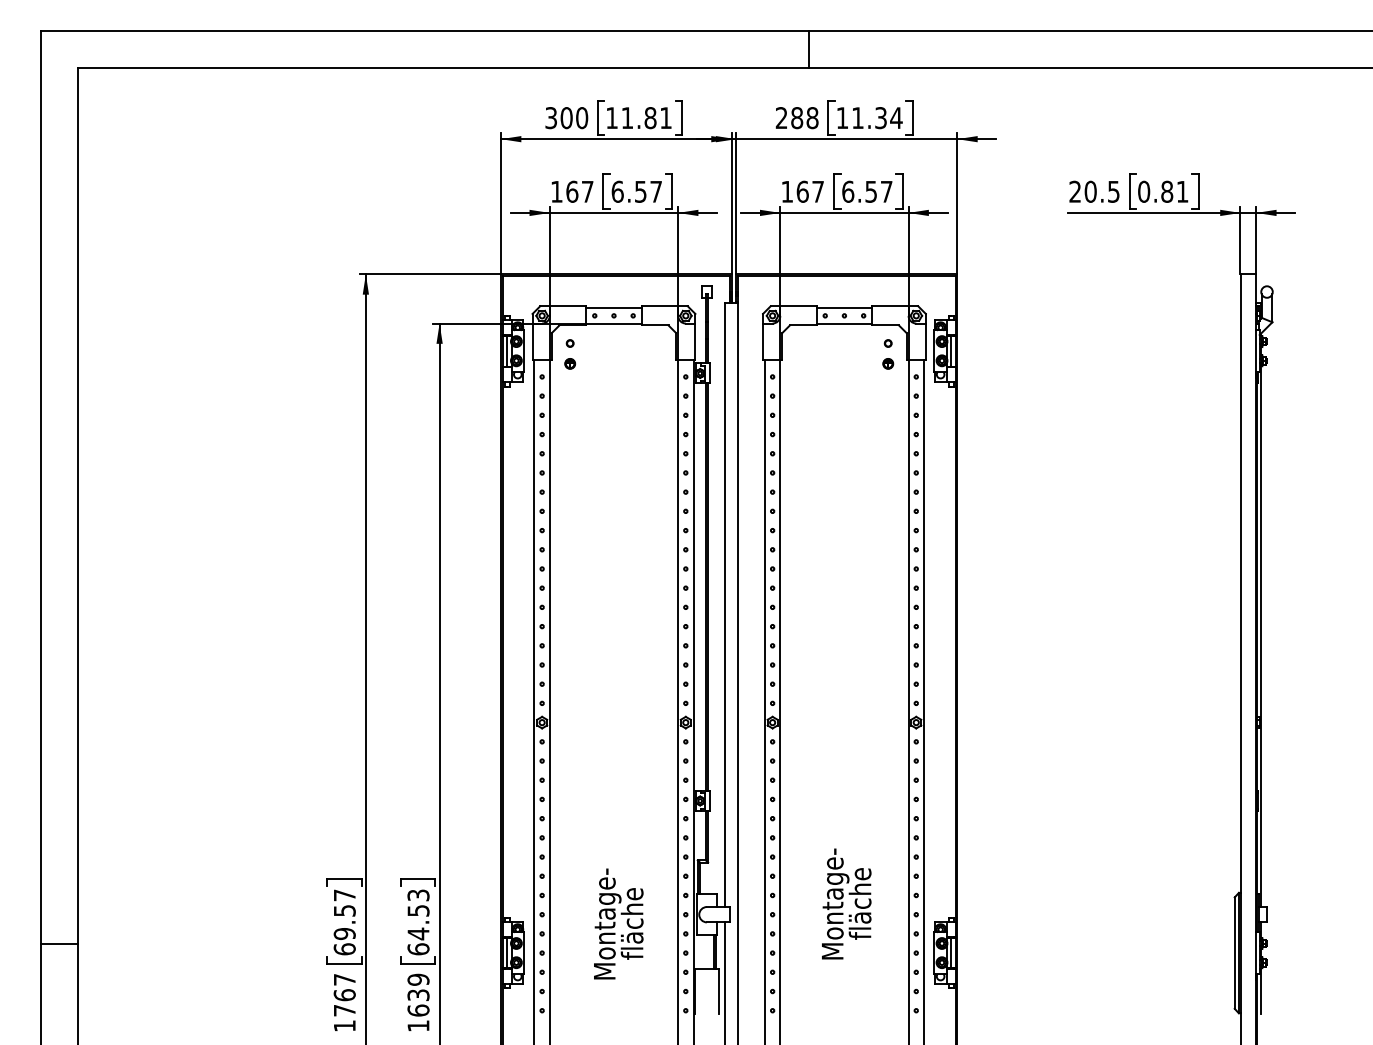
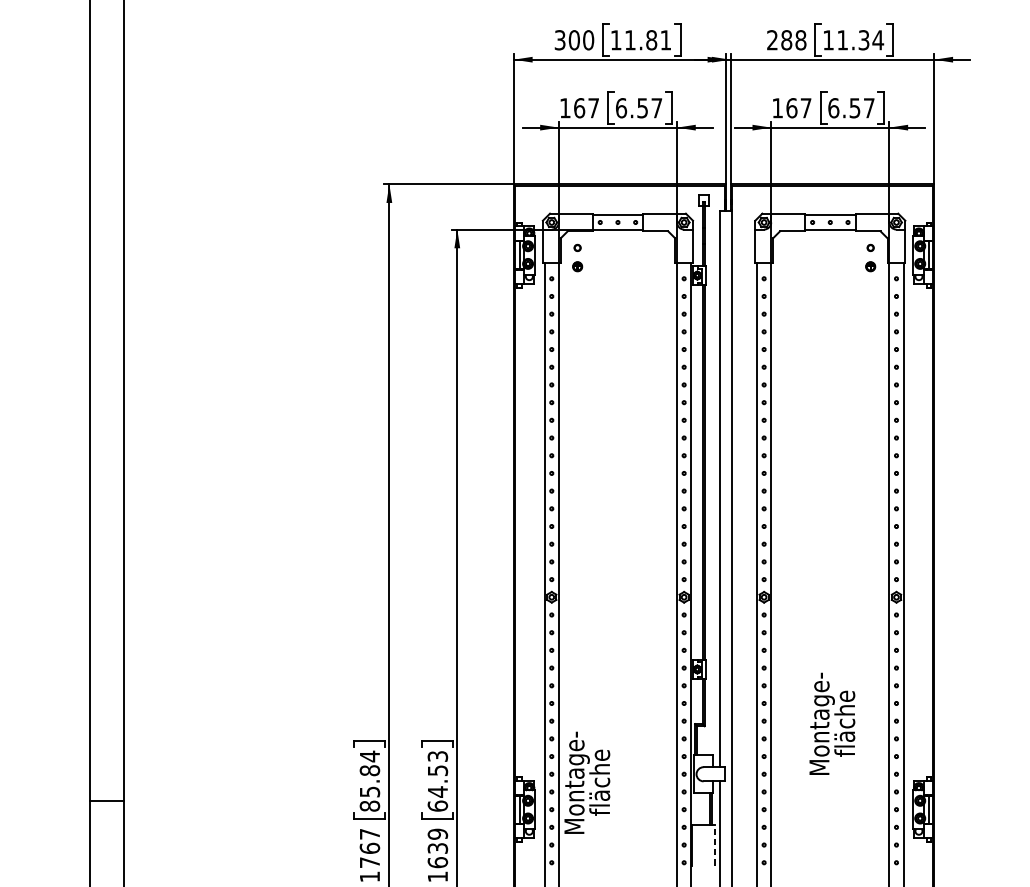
text: (846, 903) -> (832, 723), moved
text: (344, 922) -> (369, 781), 69.57 -> 85.84
text: (618, 923) -> (587, 782), moved
line: (719, 991) -> (715, 845), solid -> dashed

